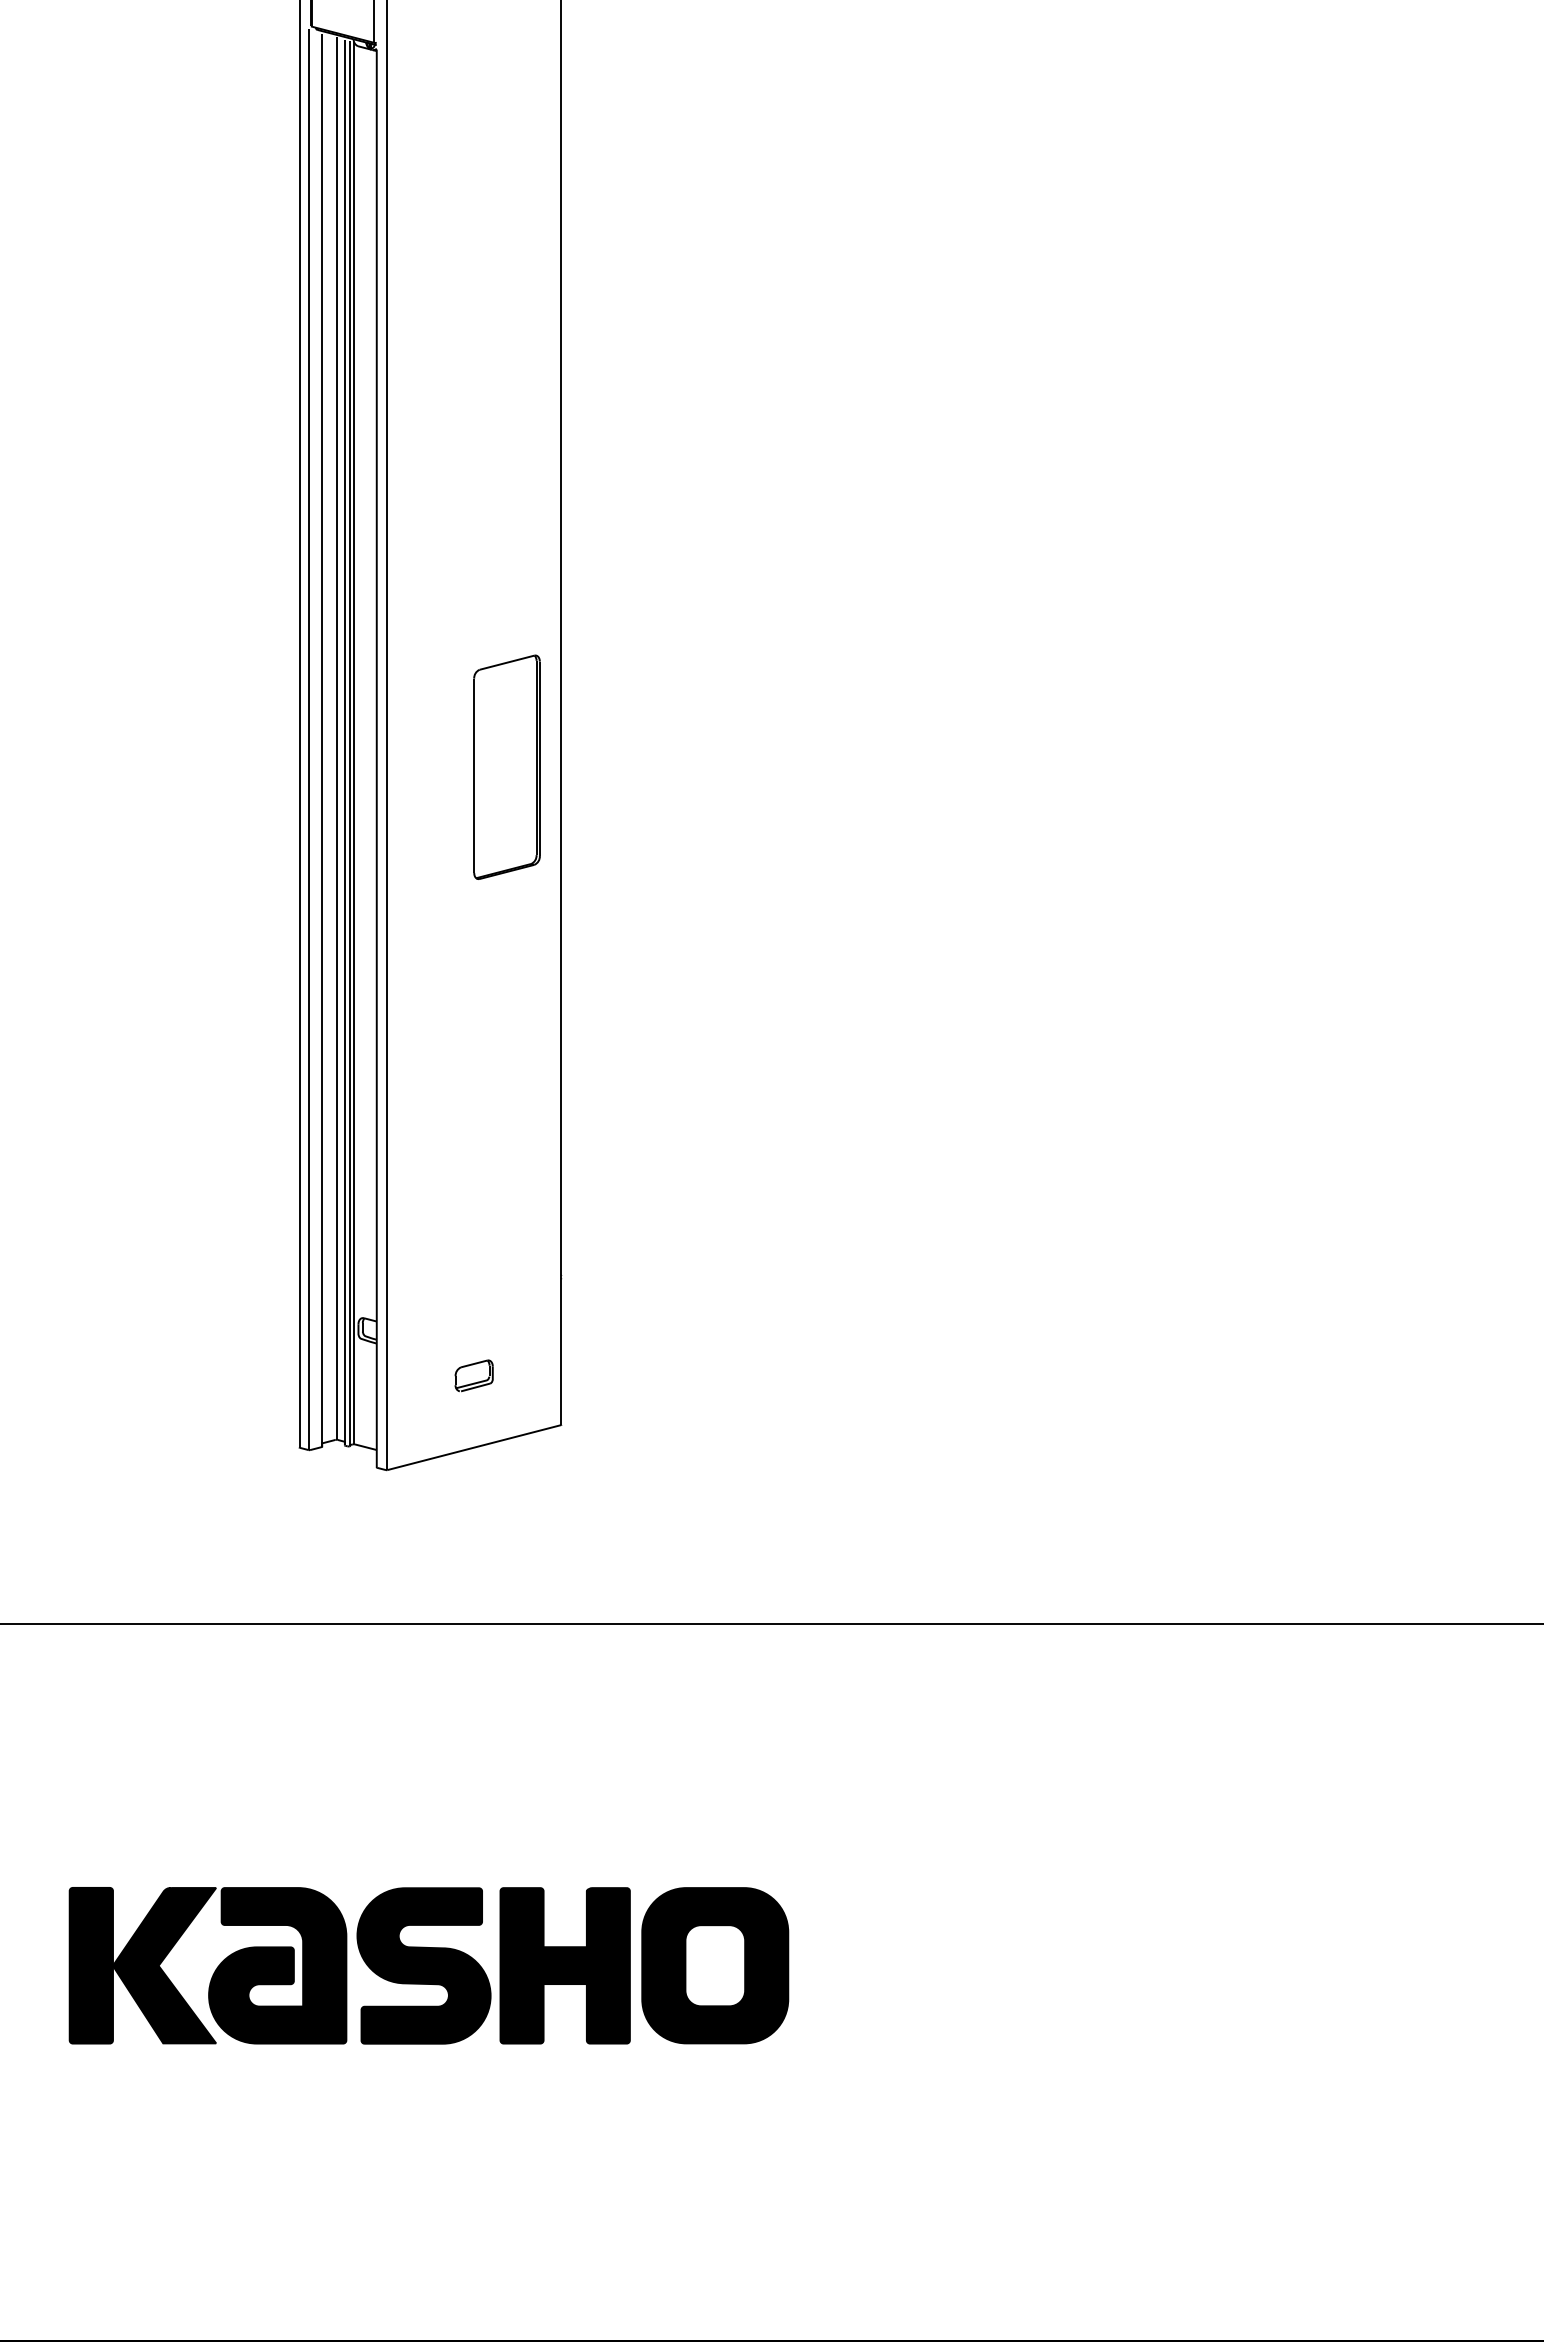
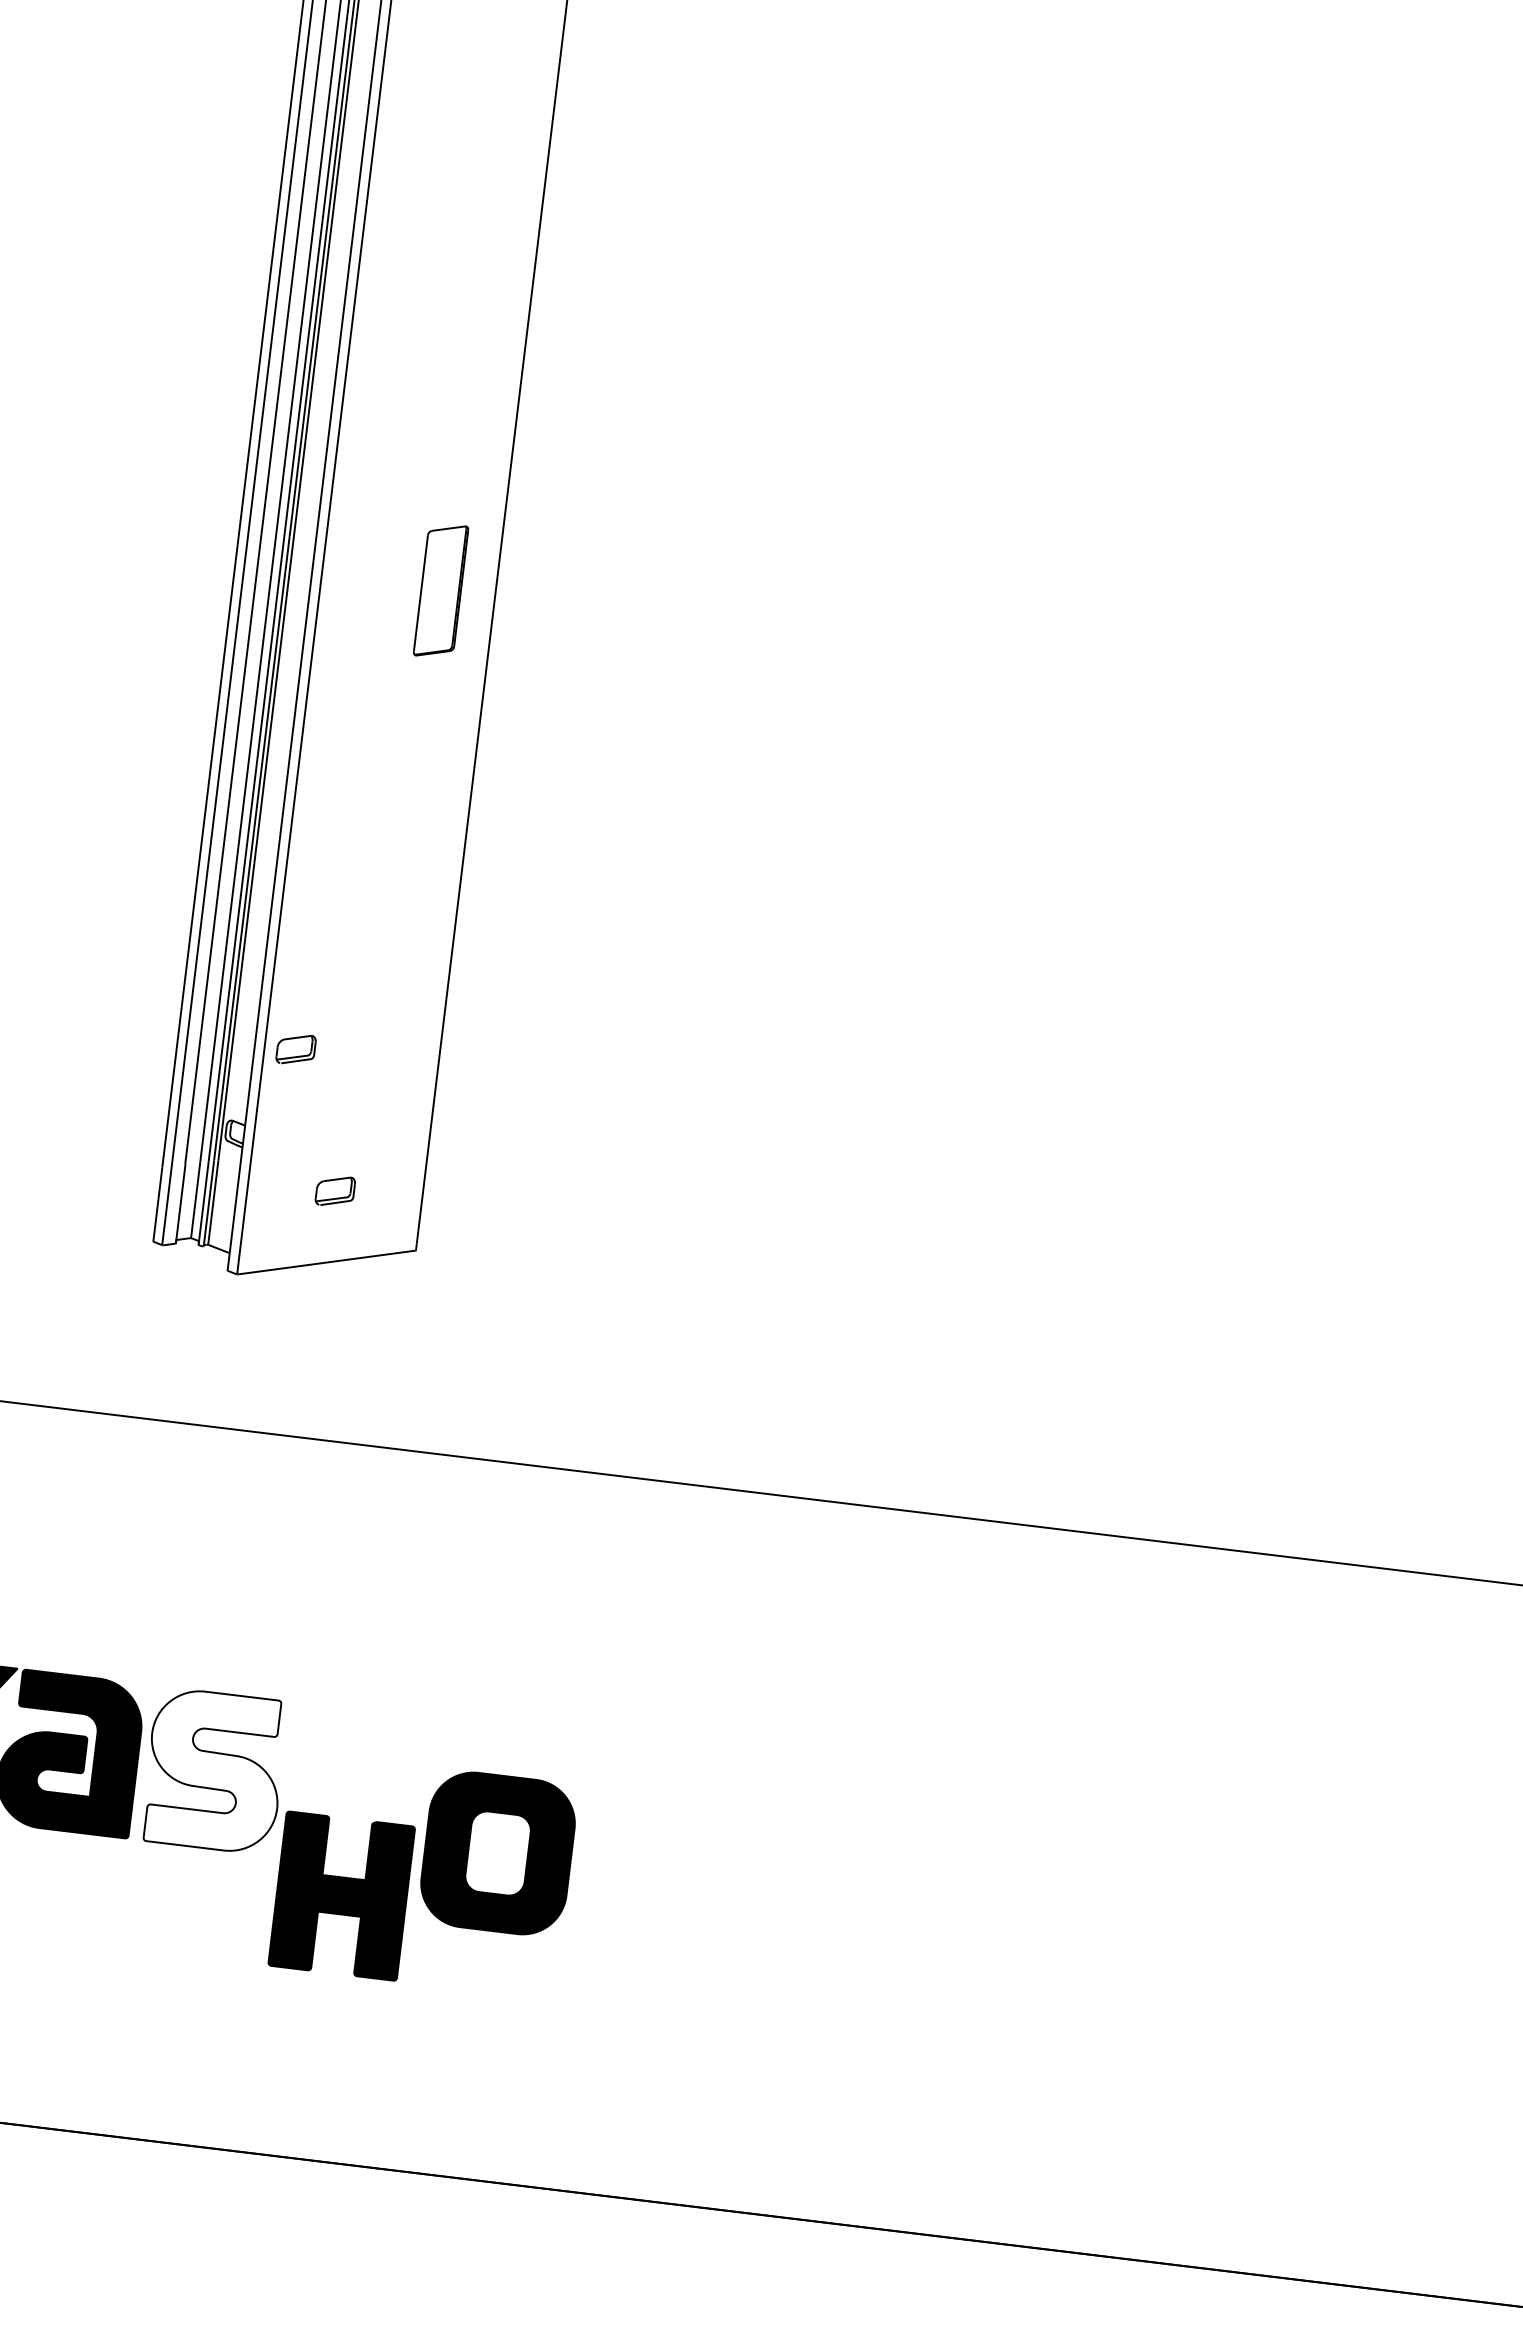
part: (506, 766) -> (440, 590), size x0.6
part: (417, 1239) -> (295, 1049), added
fill: (423, 1965) -> (214, 1770), removed
part: (564, 1965) -> (341, 1895), moved
part: (715, 1965) -> (498, 1853), moved

